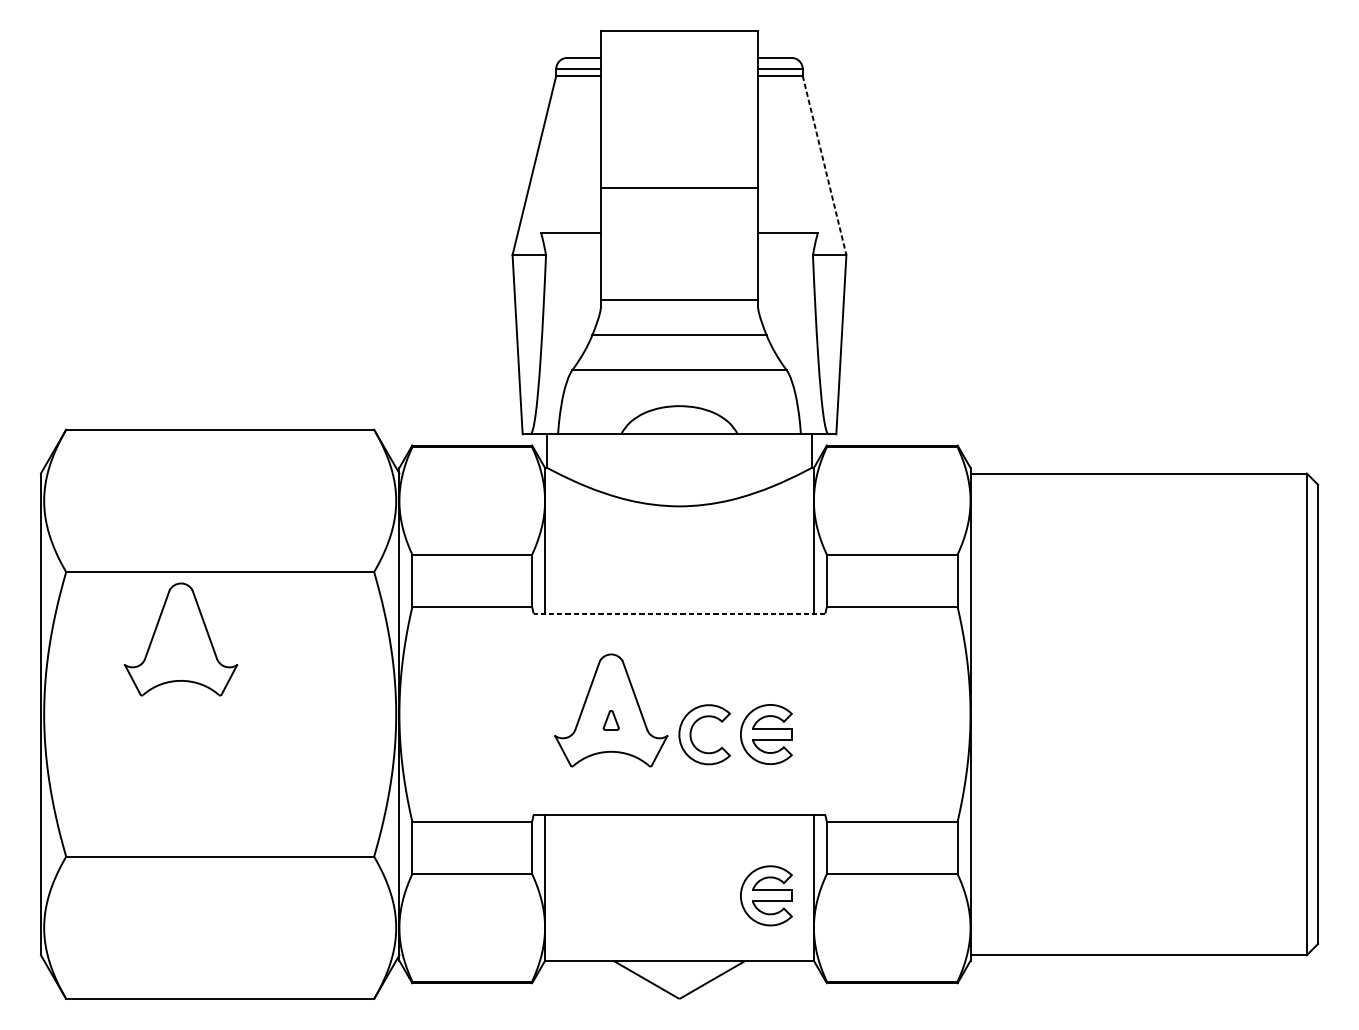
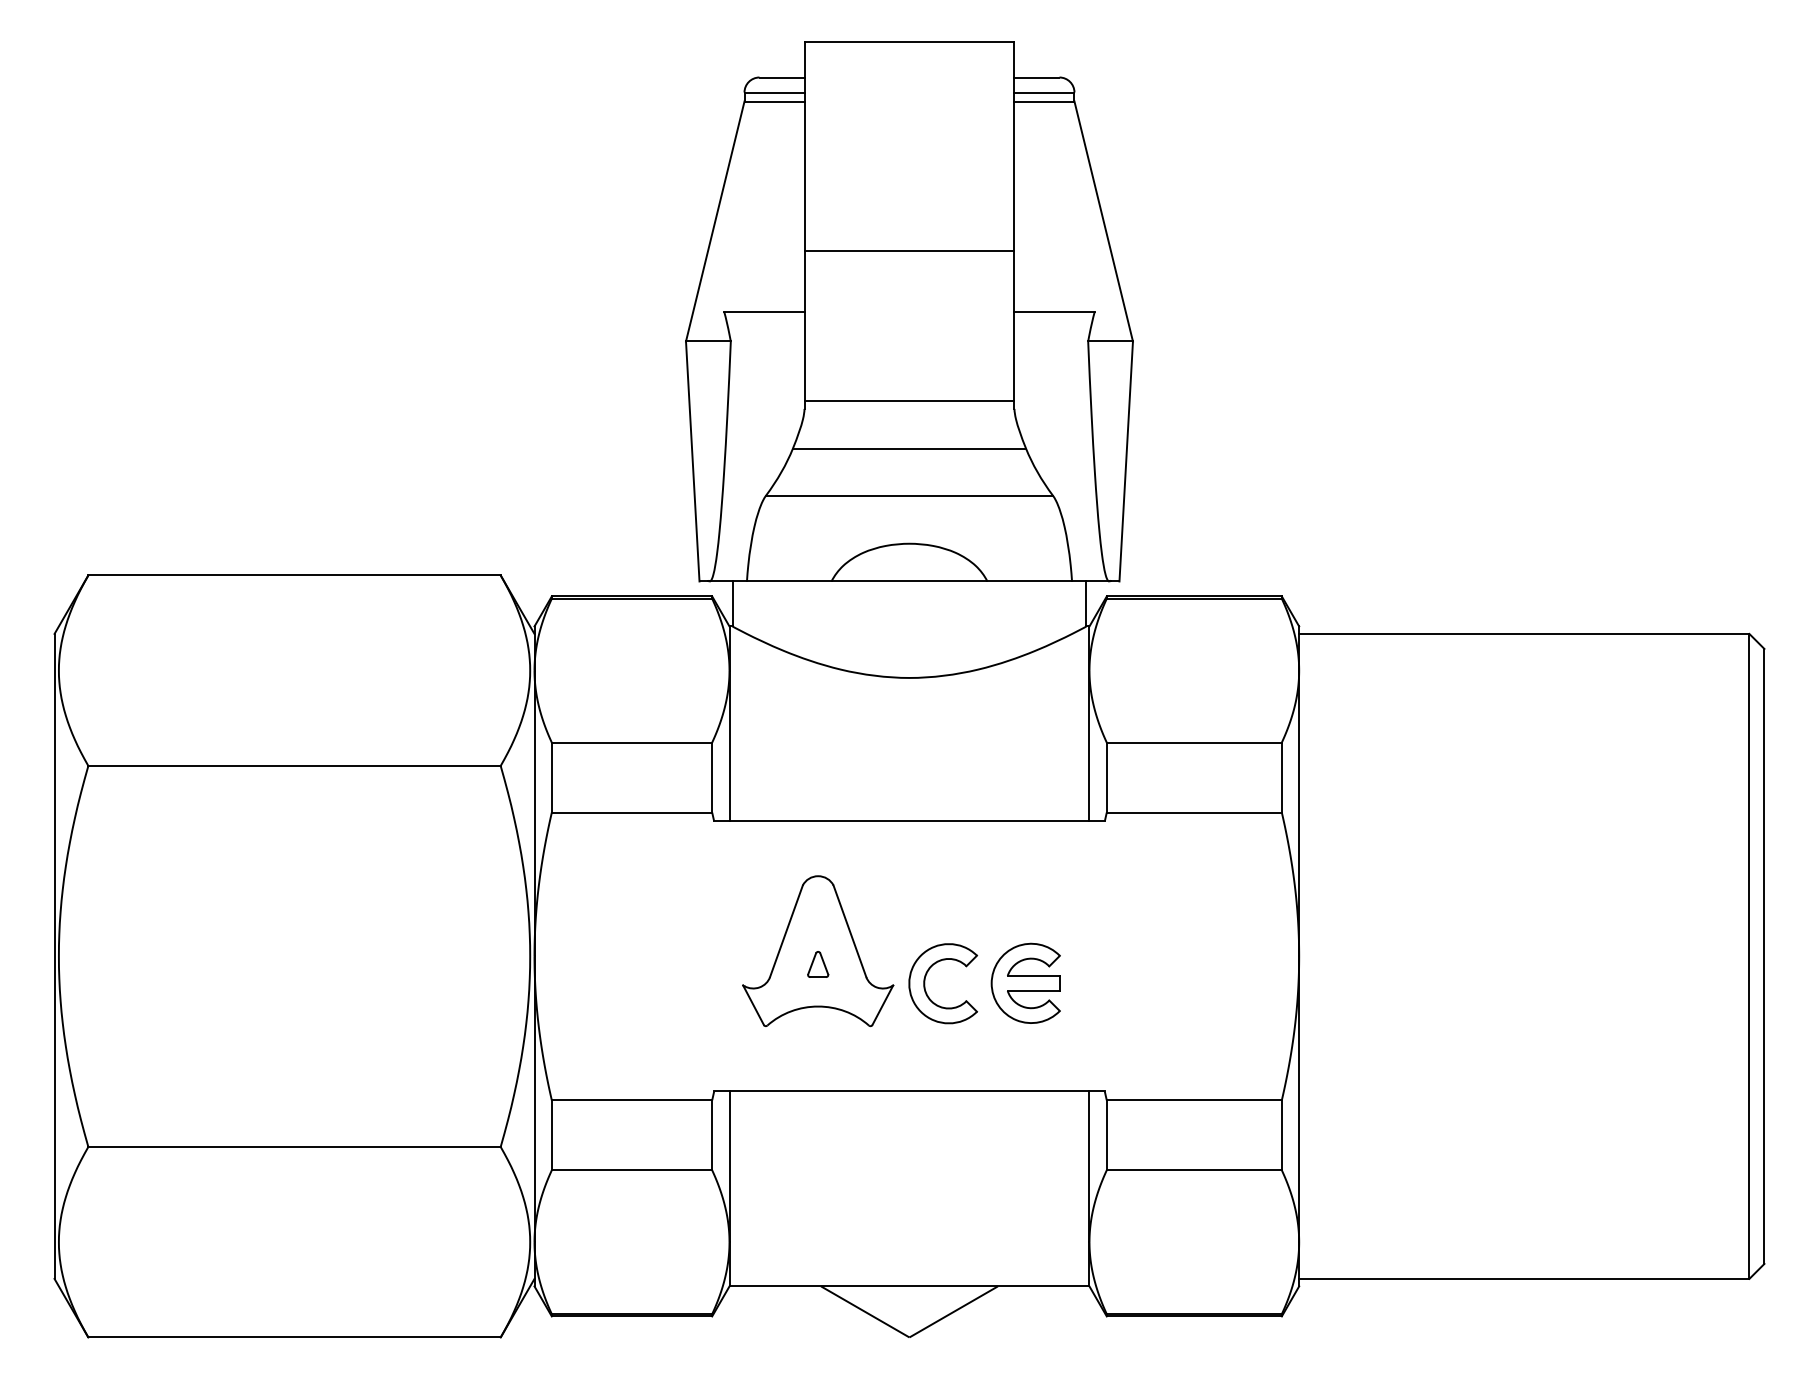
line: (824, 165) -> (1103, 221), dashed -> solid
line: (678, 613) -> (908, 821), dashed -> solid
part: (181, 639) -> (242, 856), removed
part: (766, 895) -> (1025, 1198), removed

